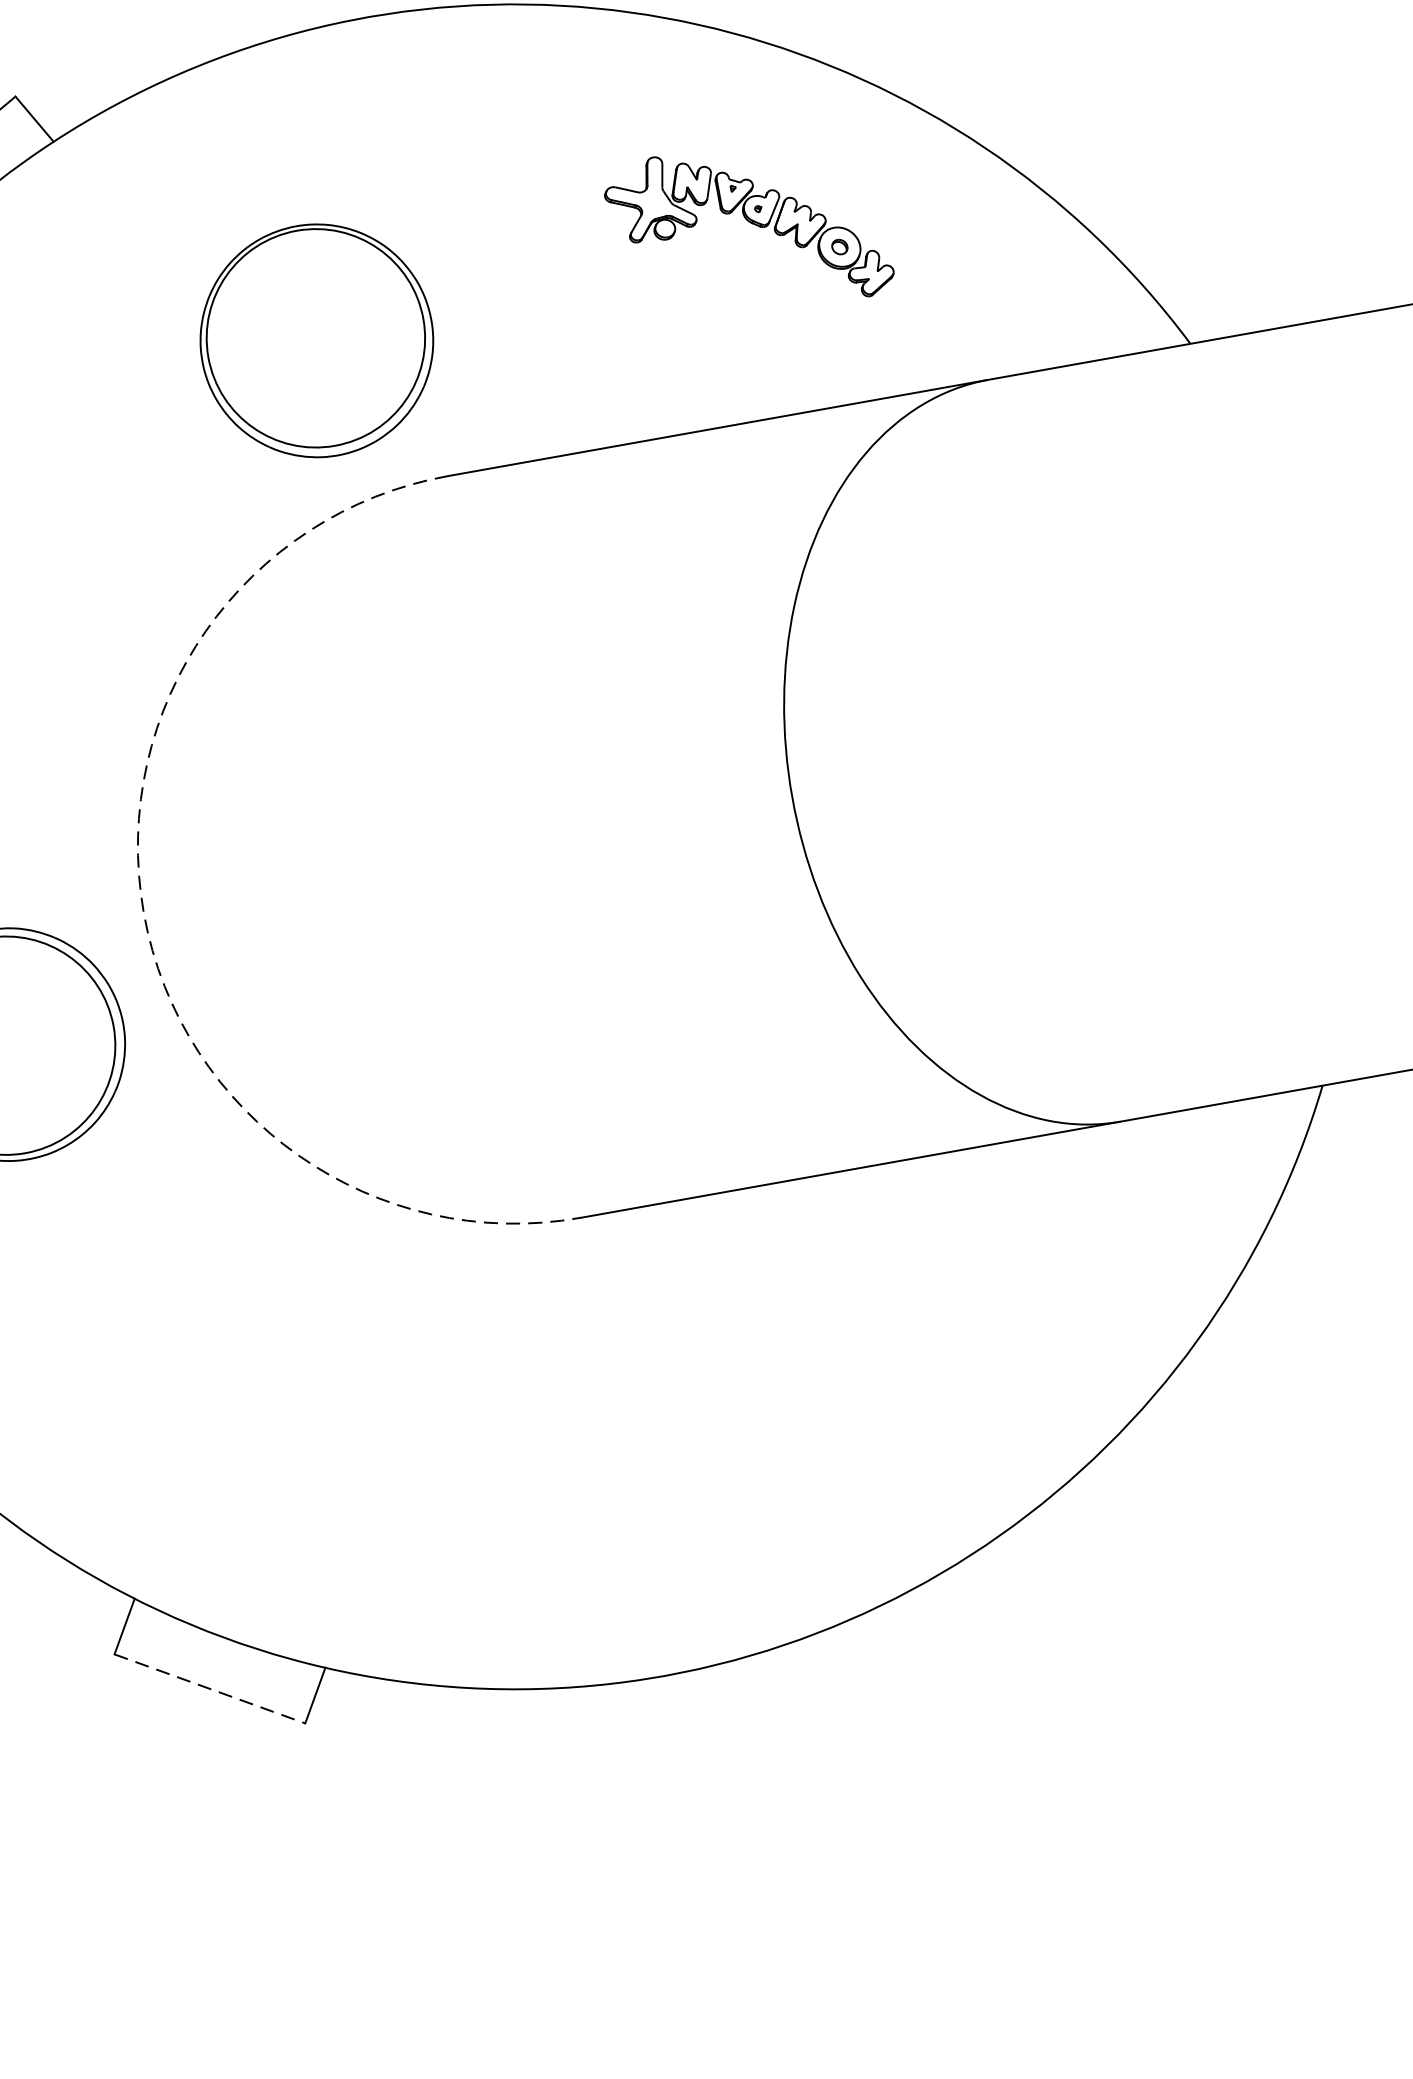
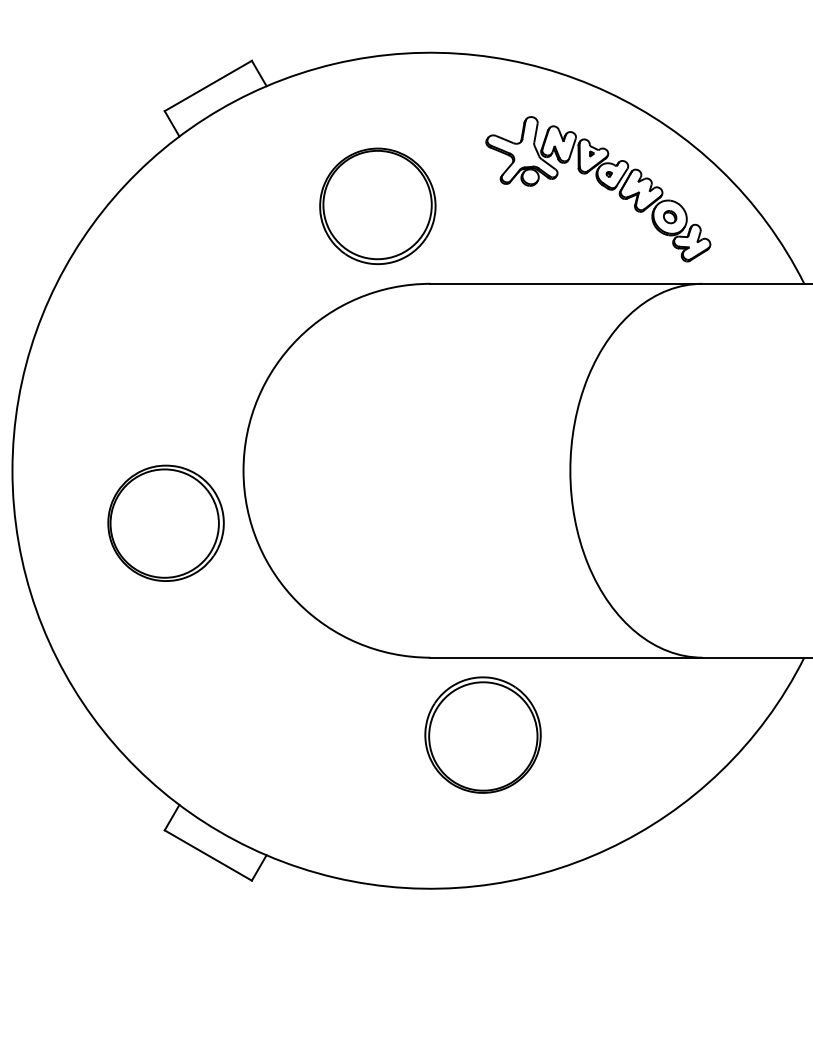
part: (748, 229) -> (598, 189), size x1.67
arc: (143, 912) -> (243, 470), dashed -> solid
part: (711, 1351) -> (482, 734), added
line: (210, 1688) -> (208, 855), dashed -> solid

